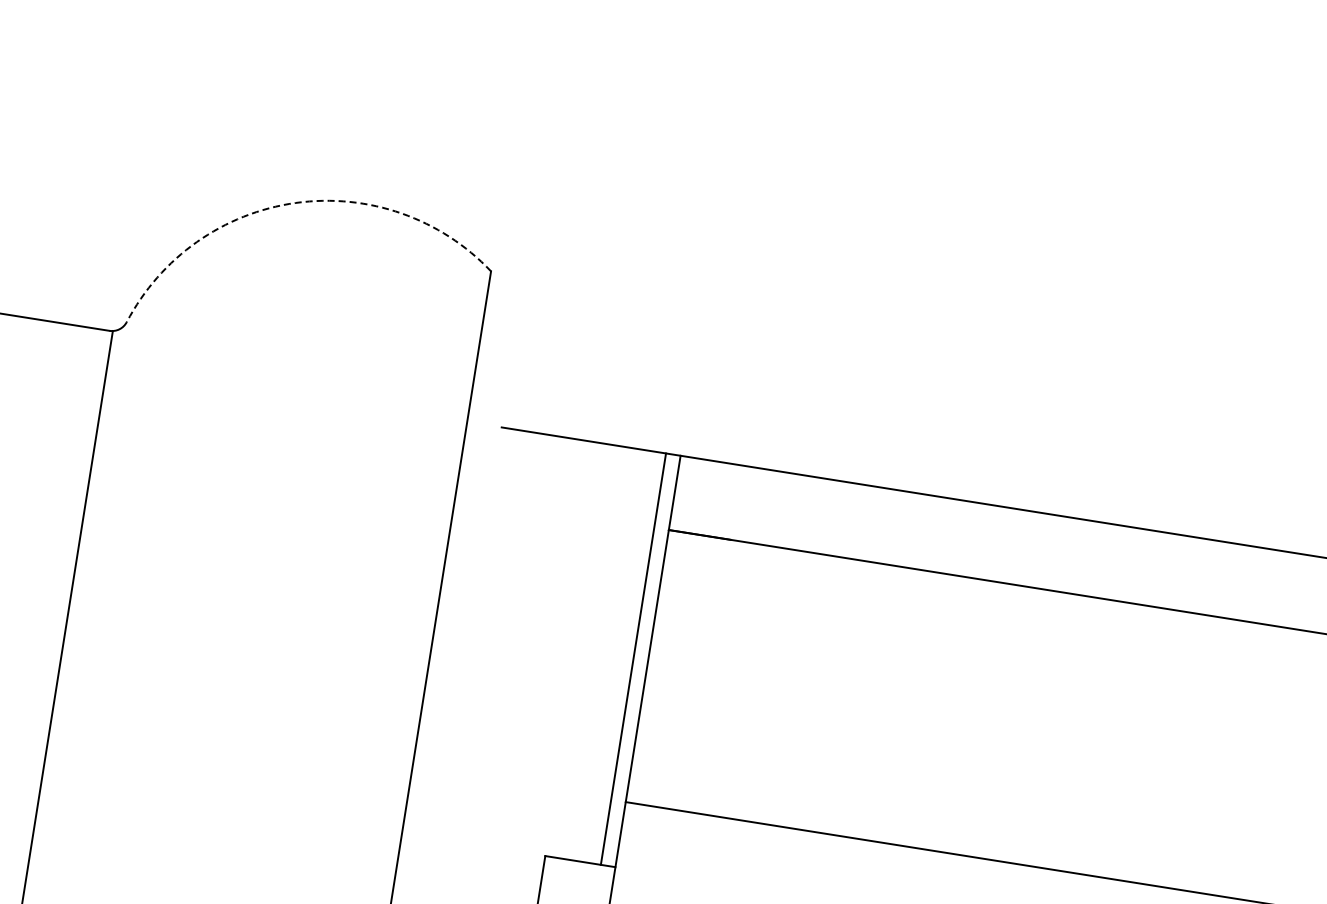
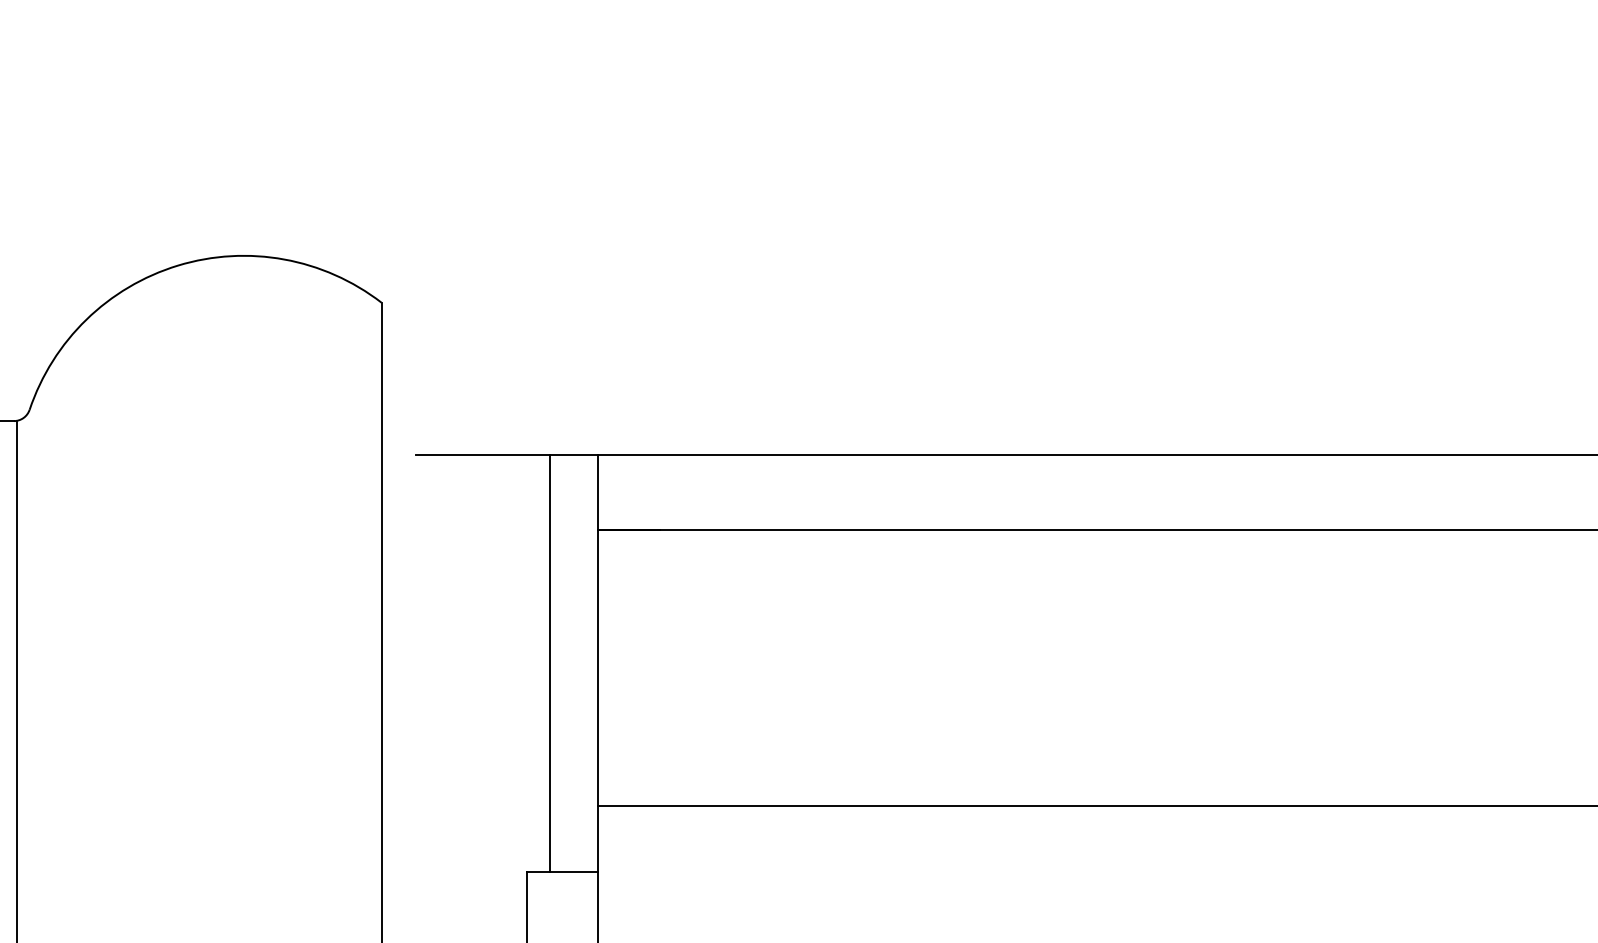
arc: (296, 202) -> (178, 265), dashed -> solid
line: (633, 659) -> (549, 663), moved

